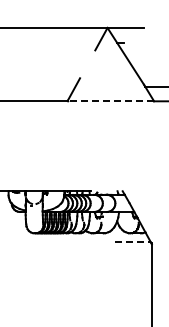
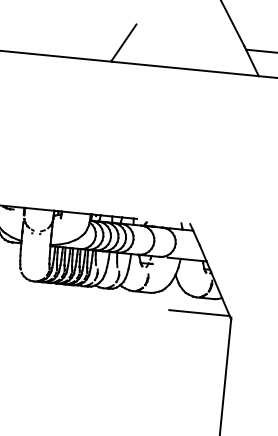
line: (111, 101) -> (186, 69), dashed -> solid
line: (133, 242) -> (200, 313), dashed -> solid

